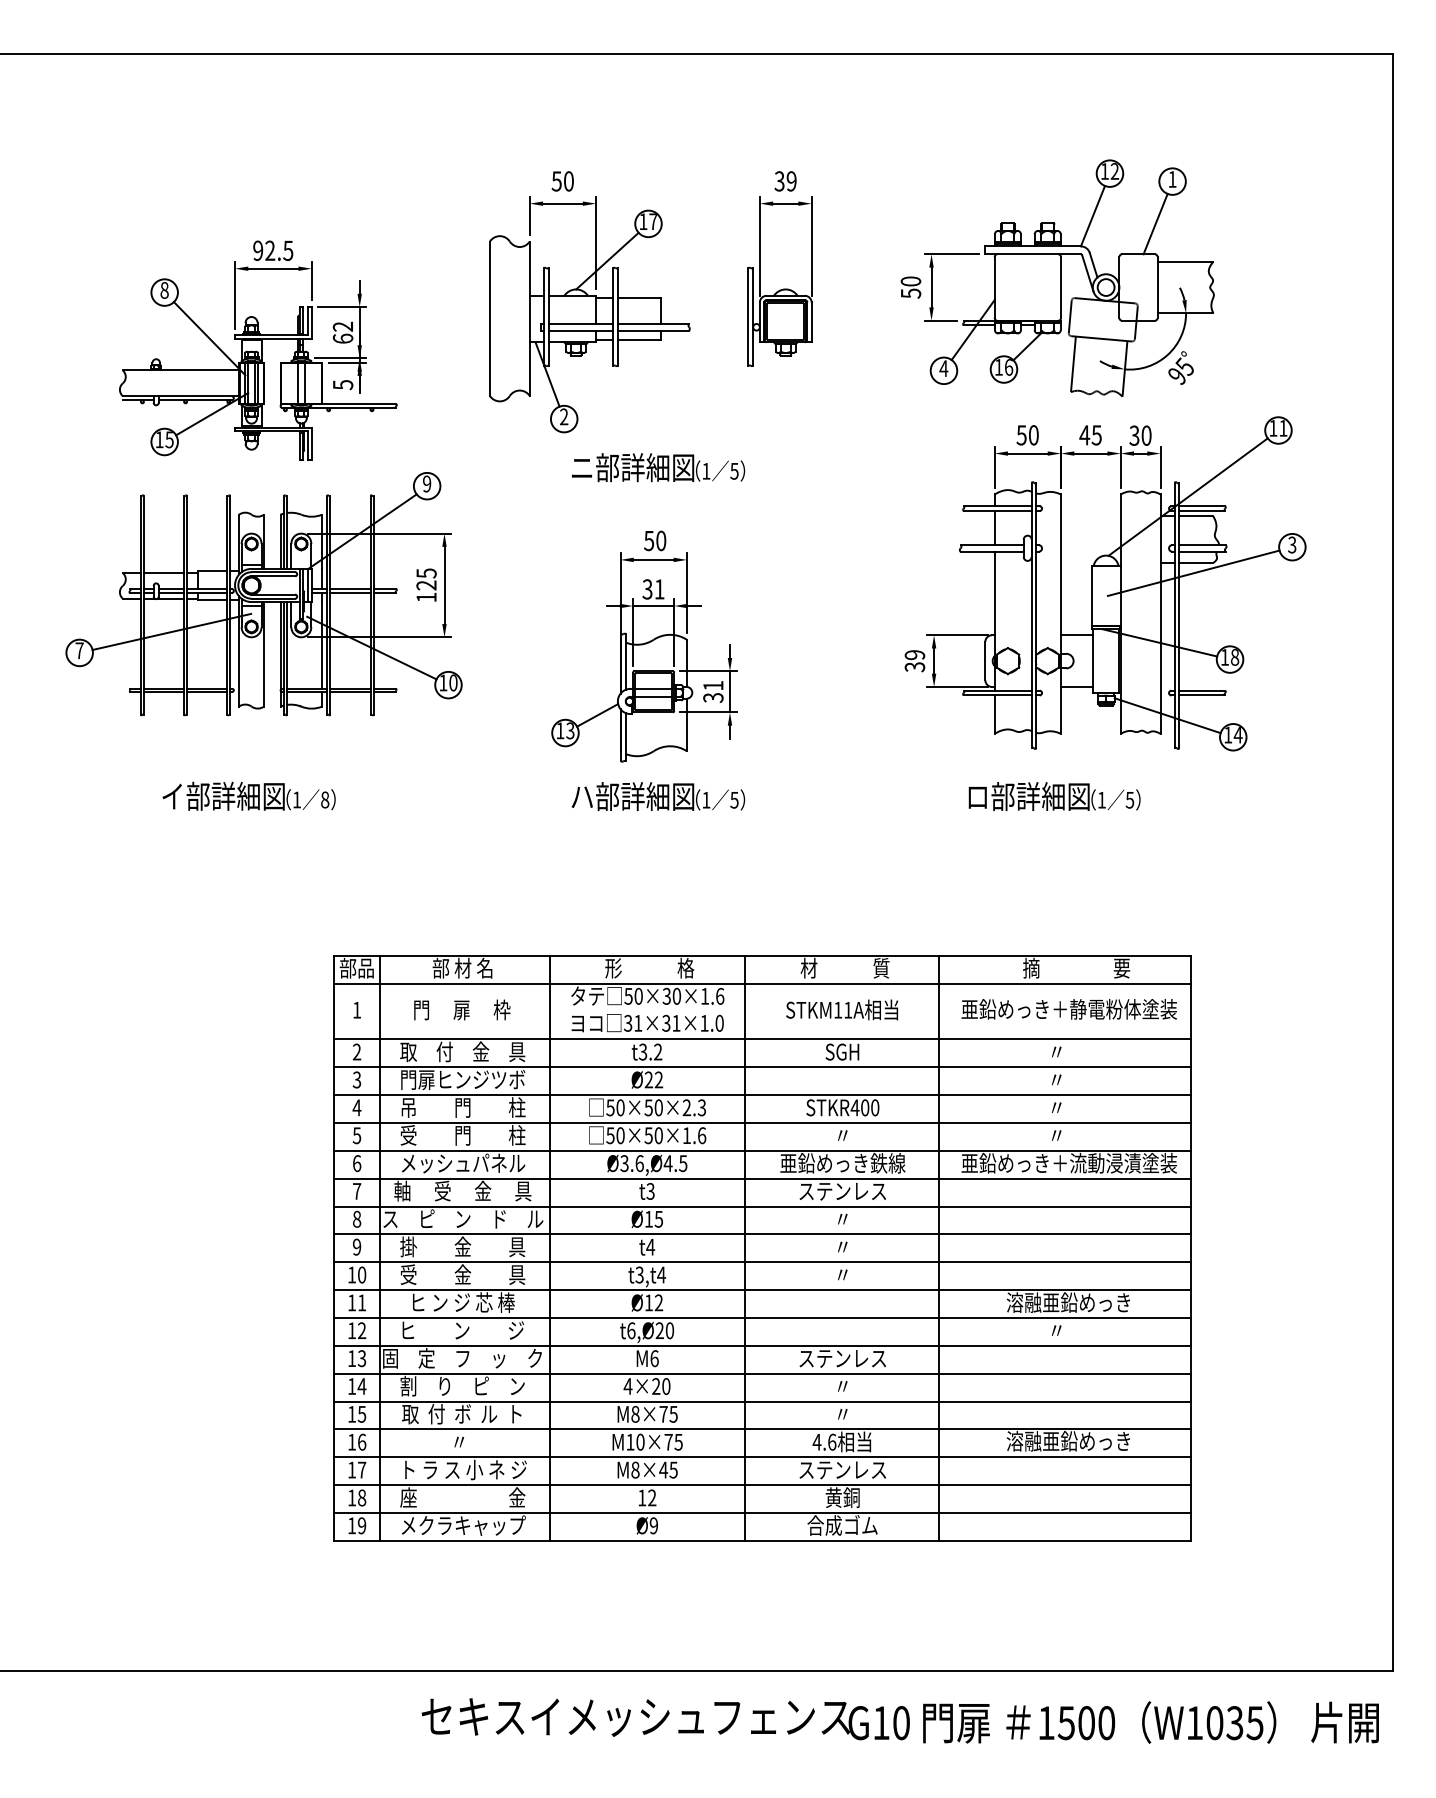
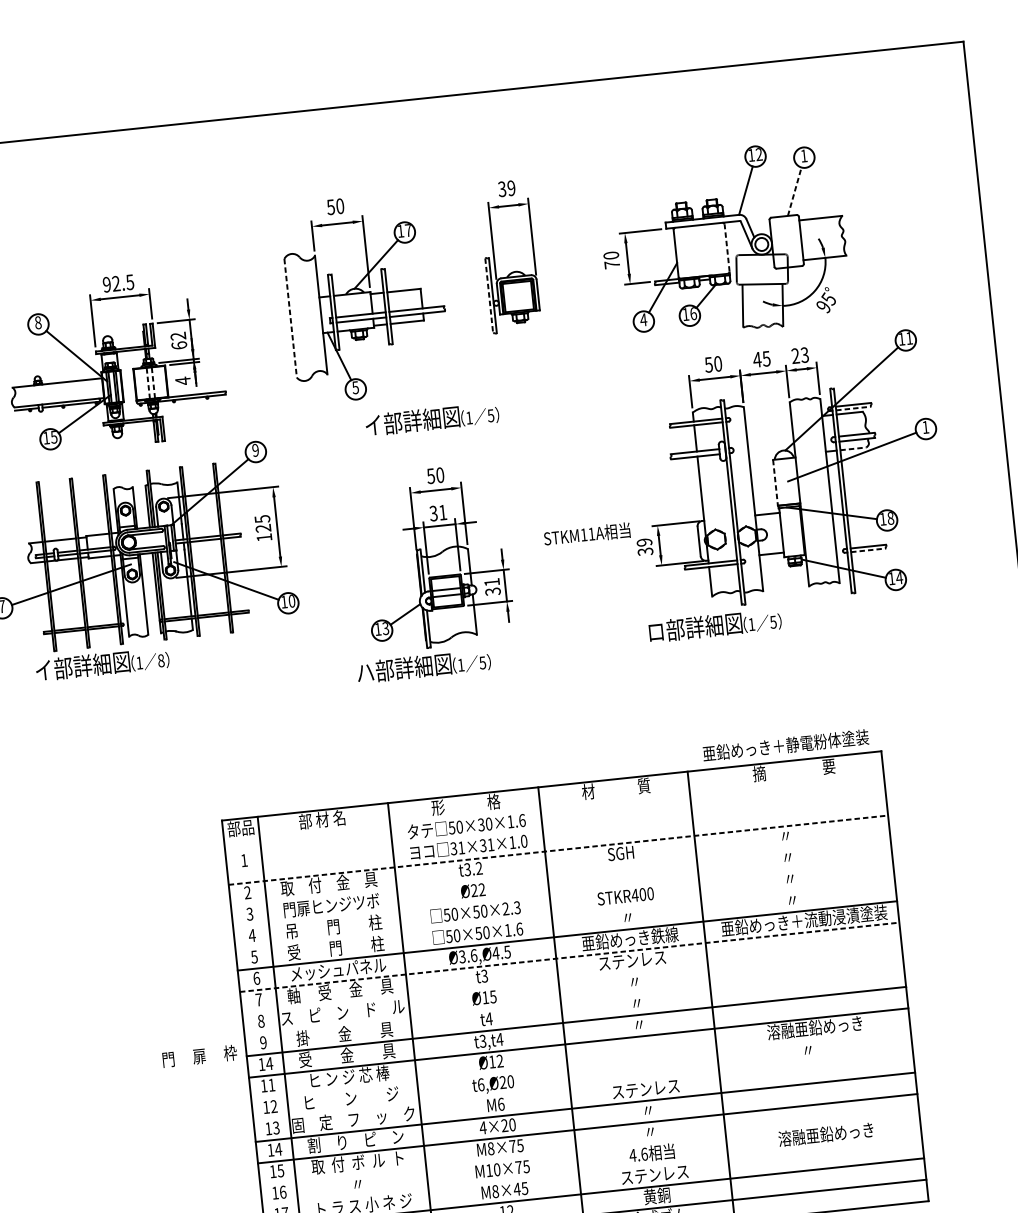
line: (1155, 224) -> (794, 192), solid -> dashed
line: (1061, 287) -> (727, 248), solid -> dashed
text: (911, 293) -> (612, 264), 50 -> 70
line: (748, 316) -> (489, 295), solid -> dashed
line: (489, 319) -> (290, 318), solid -> dashed
line: (298, 382) -> (148, 382), solid -> dashed
line: (304, 382) -> (153, 382), solid -> dashed
text: (343, 384) -> (183, 380), 5 -> 4
text: (563, 416) -> (355, 387), 2 -> 5
text: (1140, 435) -> (800, 355), 30 -> 23
text: (582, 467) -> (373, 425), ニ部詳細図 -> イ部詳細図
line: (1202, 511) -> (853, 408), solid -> dashed
text: (1292, 544) -> (925, 426), 3 -> 1
line: (1196, 562) -> (853, 448), solid -> dashed
line: (1091, 596) -> (775, 483), solid -> dashed
line: (1202, 695) -> (868, 550), solid -> dashed
text: (248, 795) -> (101, 663), moved
text: (658, 796) -> (424, 666), moved
text: (1054, 796) -> (715, 625), moved
line: (762, 983) -> (553, 807), removed
text: (462, 1009) -> (199, 1055), moved
text: (842, 1009) -> (587, 534), moved
text: (1068, 1009) -> (785, 745), moved
line: (762, 1039) -> (558, 850), solid -> dashed
line: (762, 1067) -> (560, 871), removed
line: (762, 1095) -> (562, 893), removed
line: (762, 1122) -> (565, 914), removed
line: (762, 1178) -> (569, 957), solid -> dashed
line: (762, 1206) -> (571, 978), removed
line: (762, 1234) -> (574, 1000), removed
text: (361, 1274) -> (269, 1063), 10 -> 14
line: (762, 1318) -> (580, 1064), removed
line: (762, 1345) -> (583, 1085), removed
line: (762, 1429) -> (589, 1150), removed
line: (762, 1457) -> (592, 1171), removed

